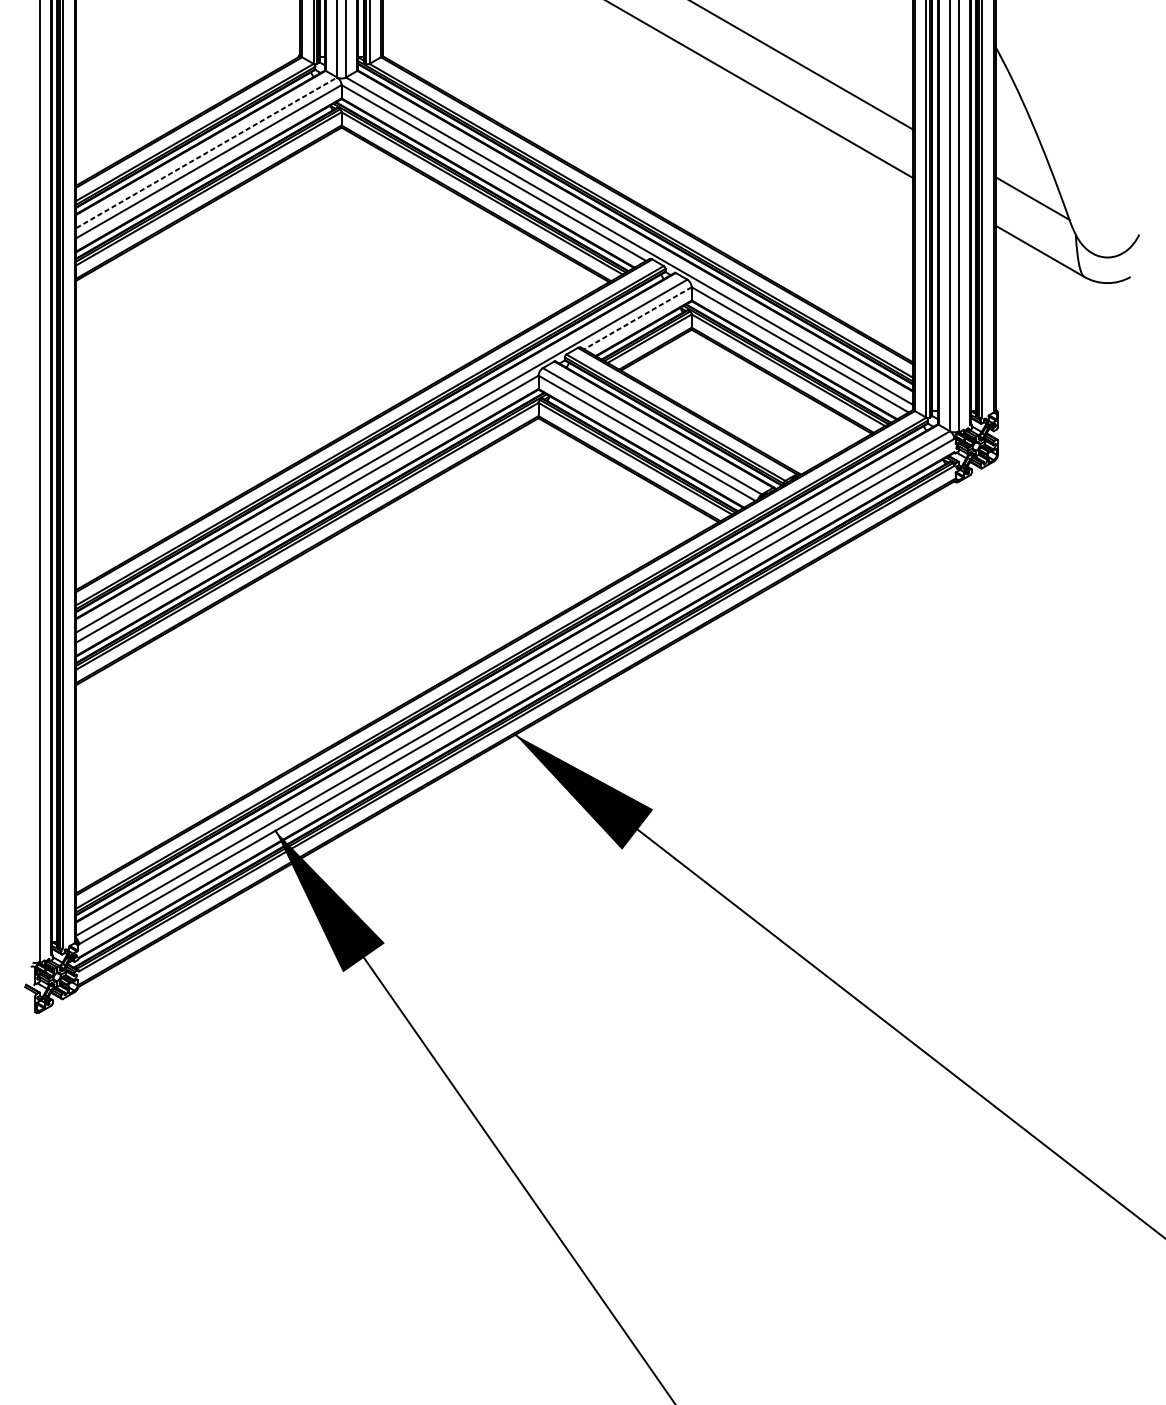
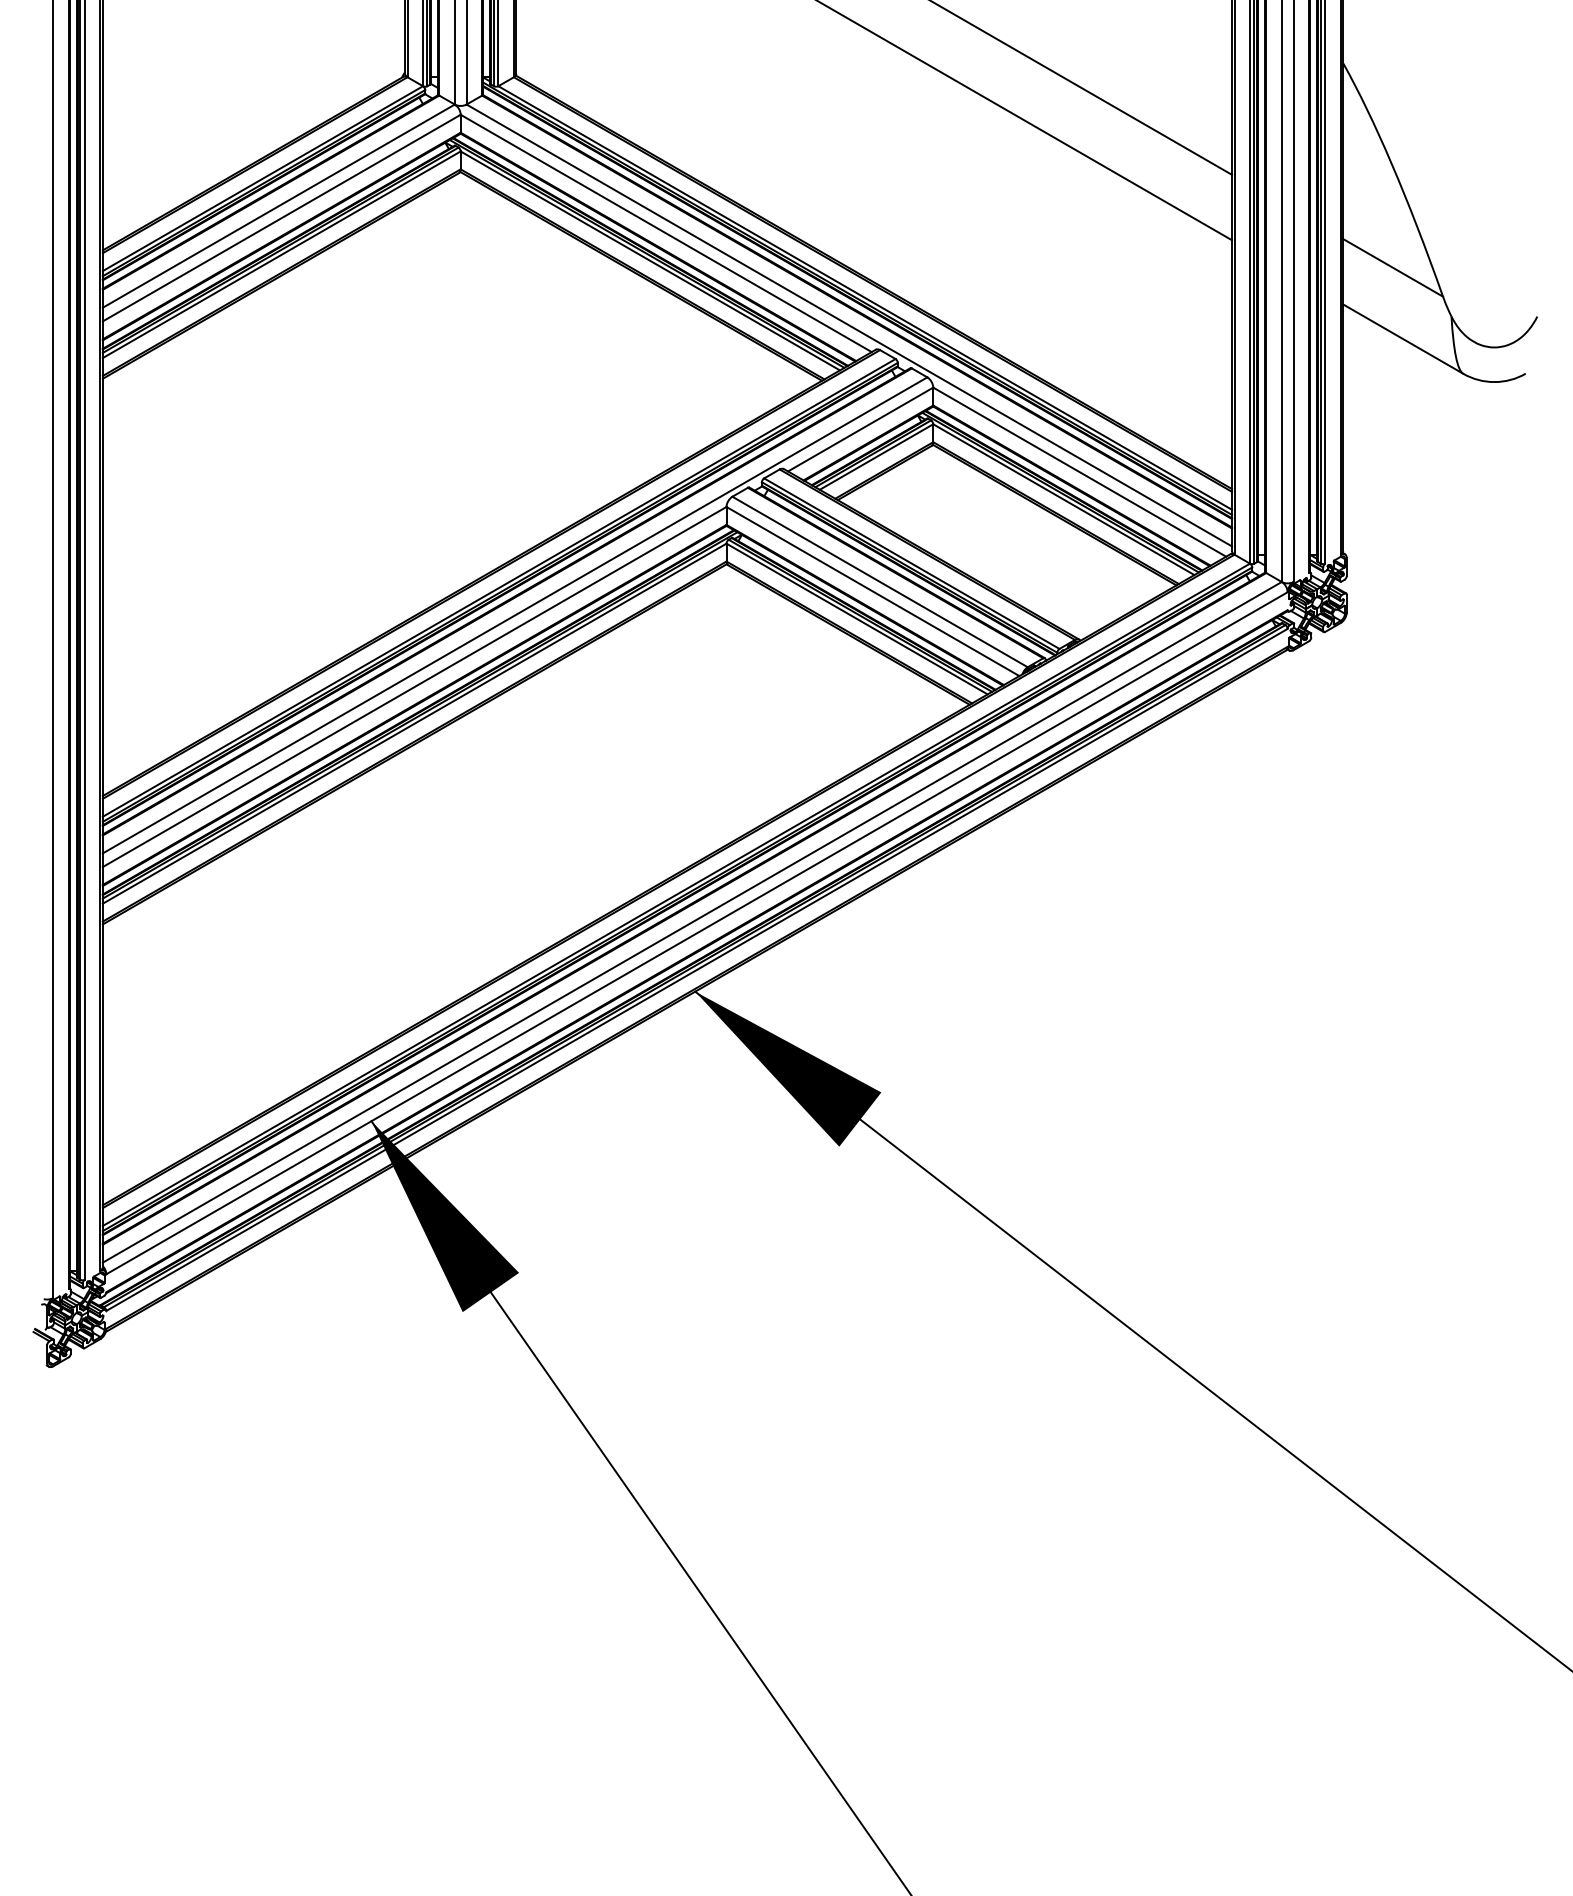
line: (207, 152) -> (279, 205), dashed -> solid
line: (637, 318) -> (860, 429), dashed -> solid

